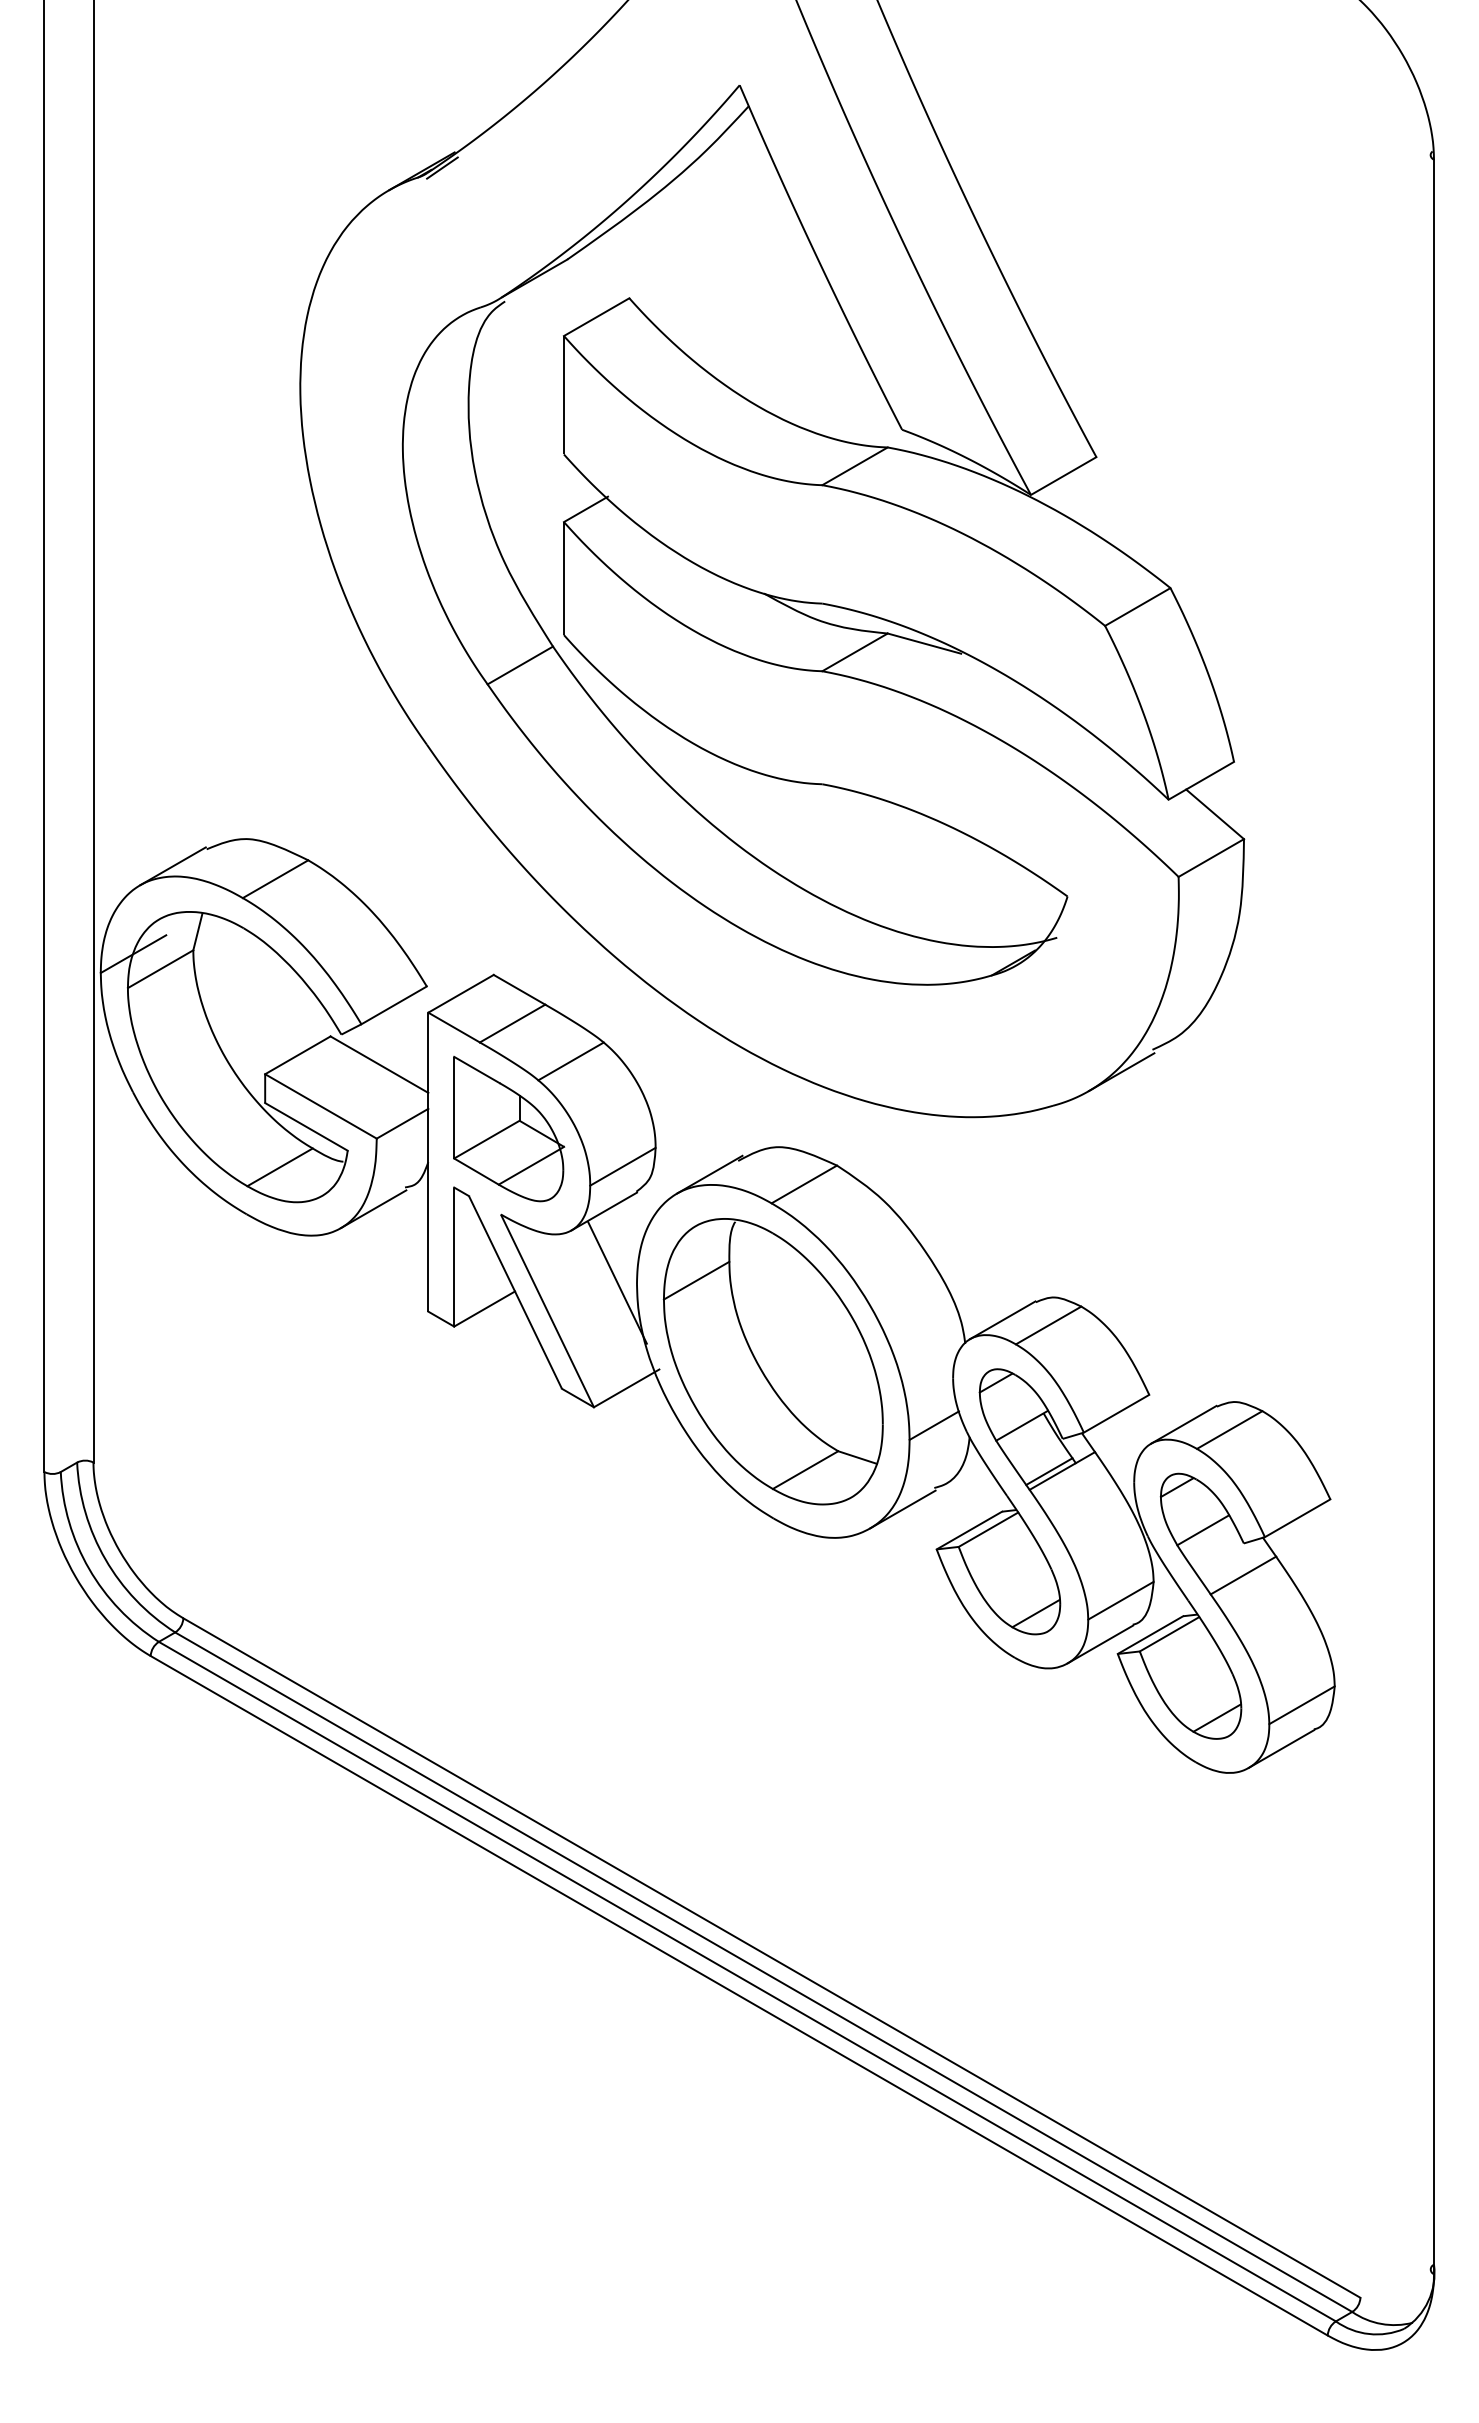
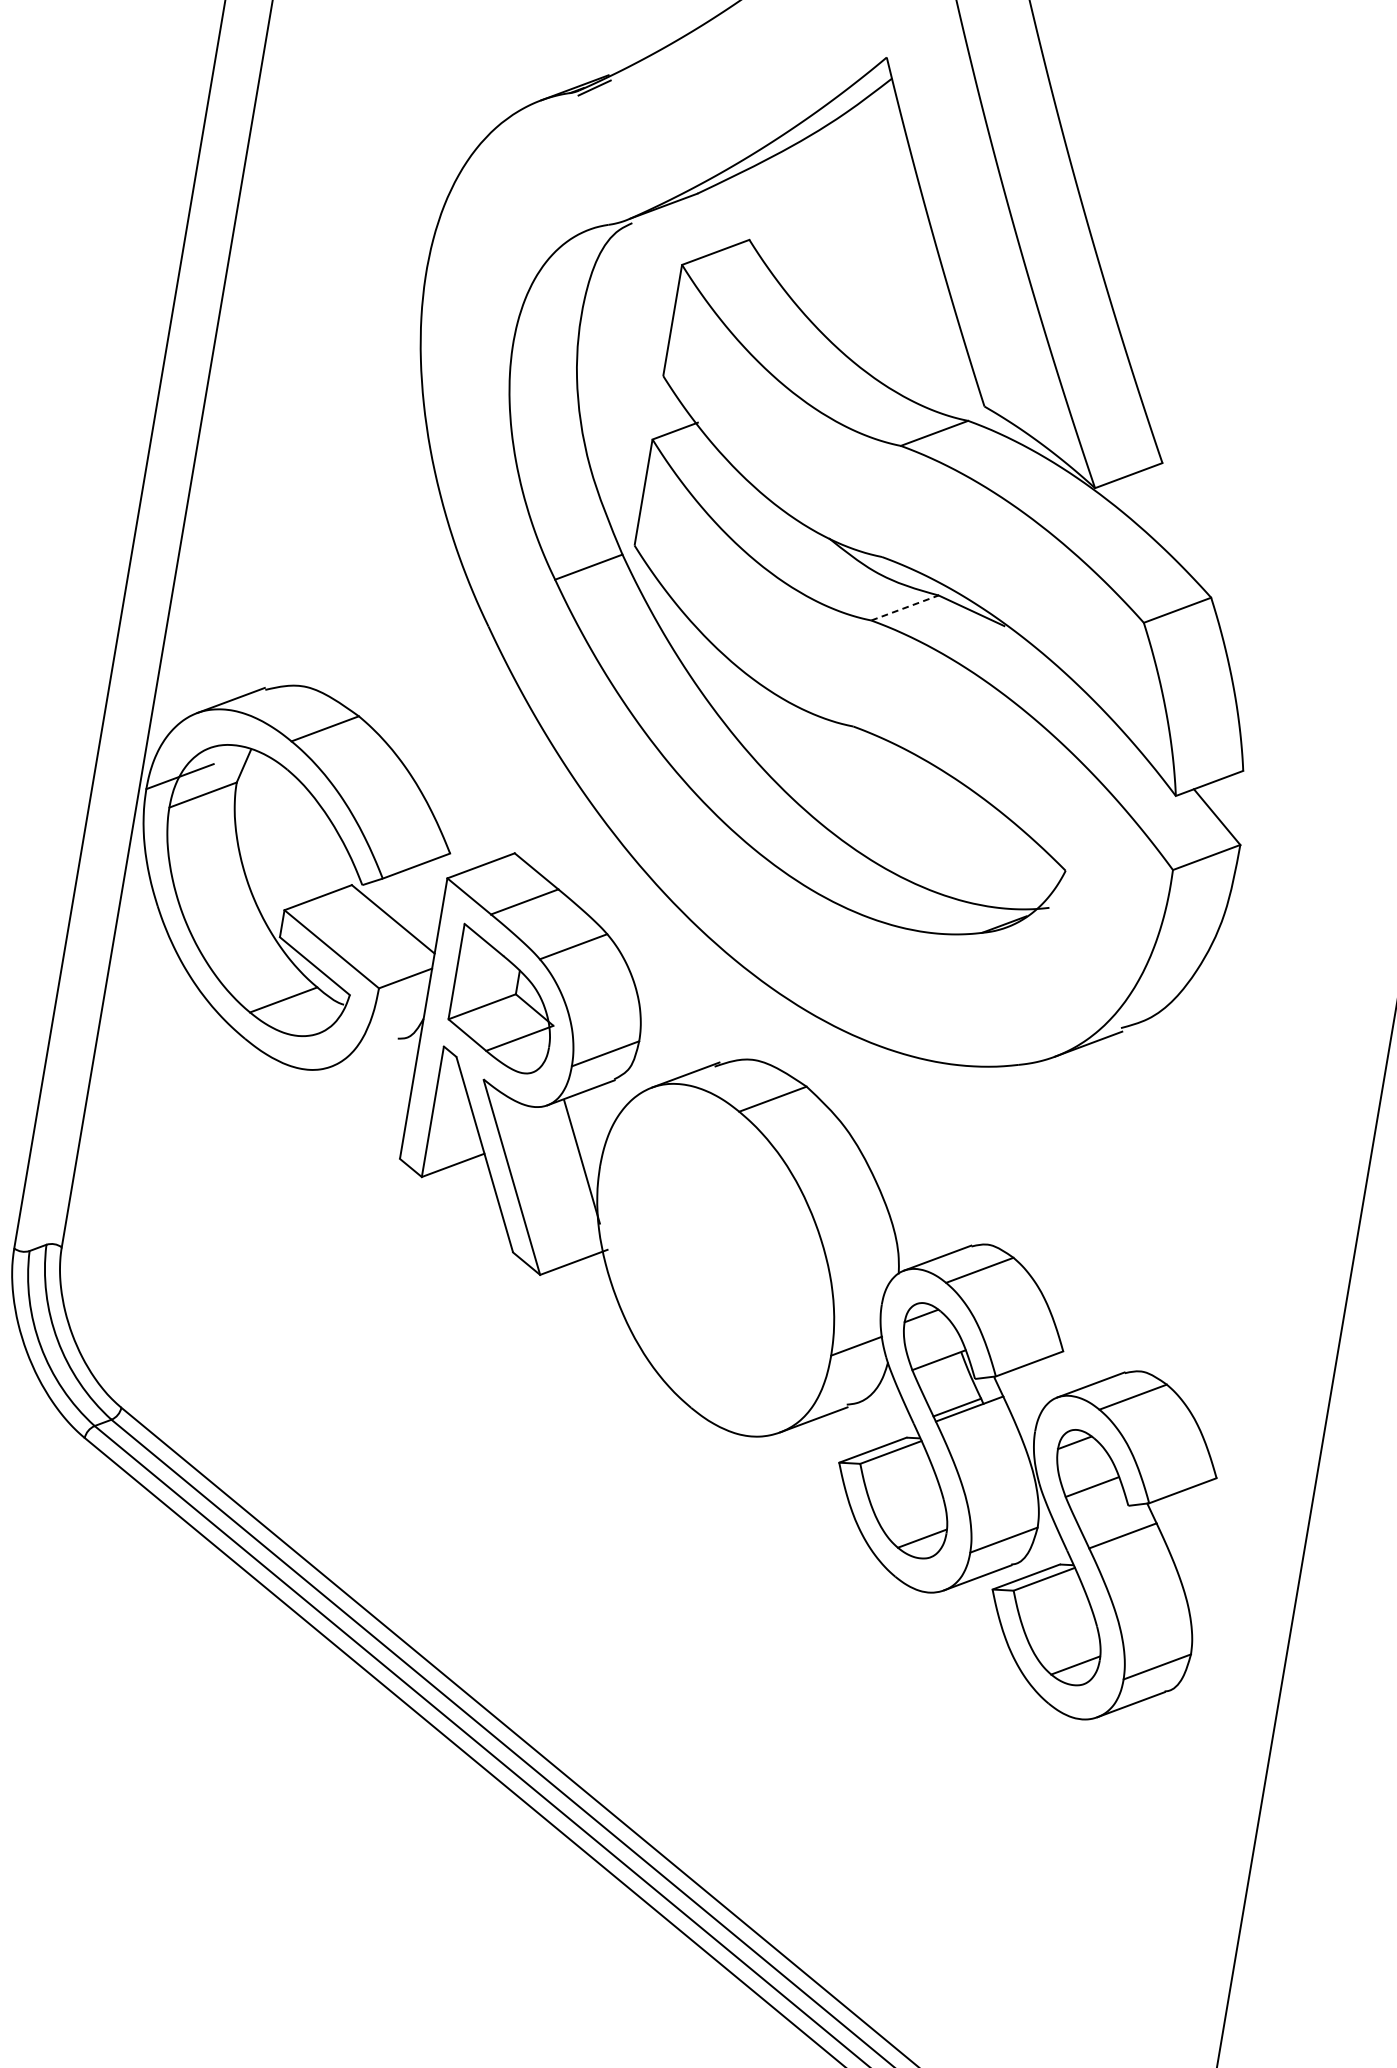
line: (855, 652) -> (905, 608), solid -> dashed
line: (373, 1209) -> (364, 1054), removed
part: (772, 1361) -> (714, 1260), removed

